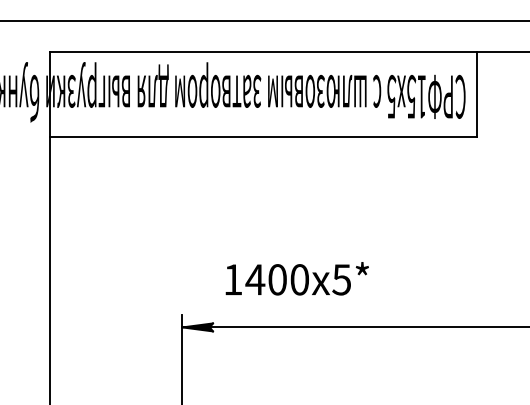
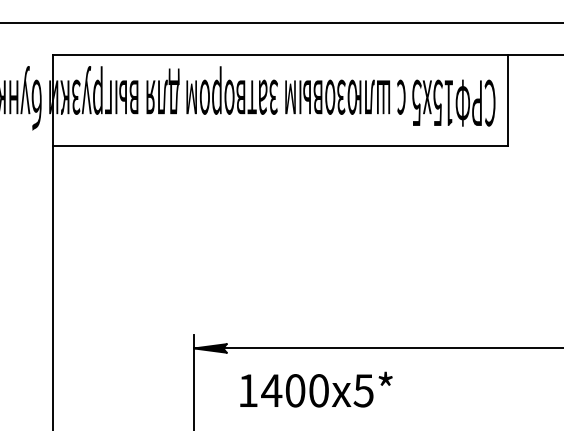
text: (297, 278) -> (316, 389), moved

